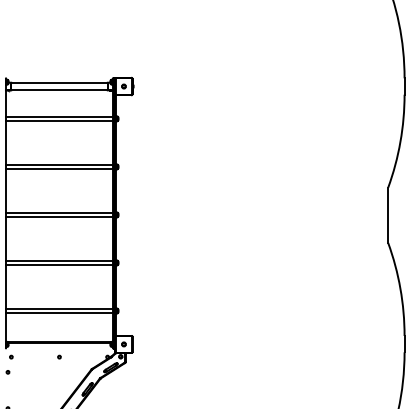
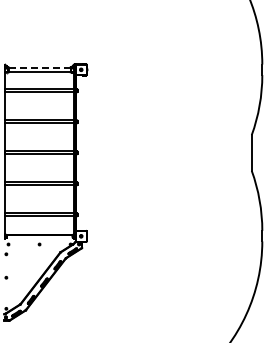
line: (59, 82) -> (39, 67), solid -> dashed

